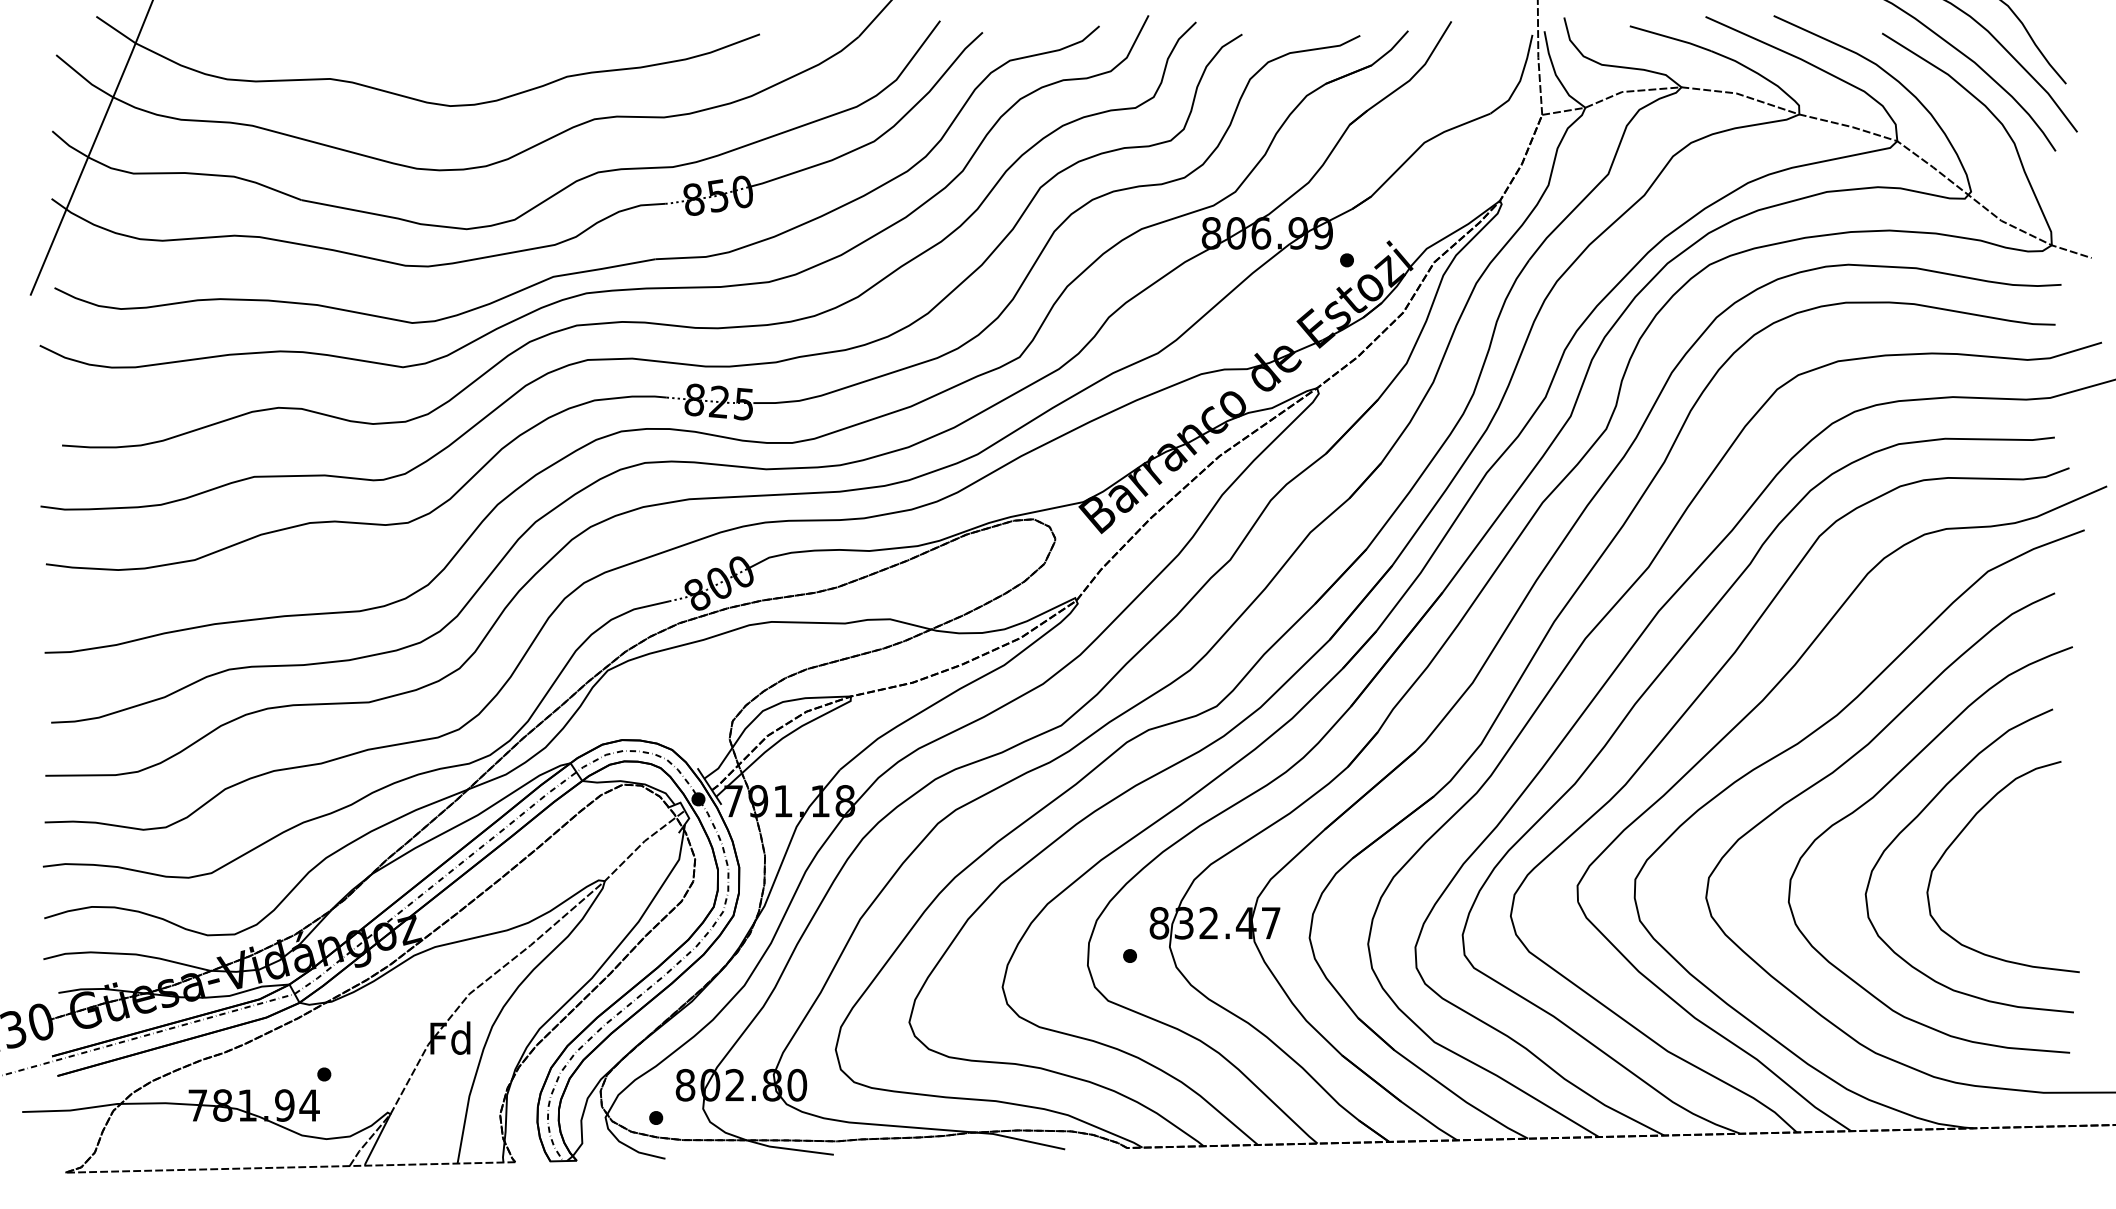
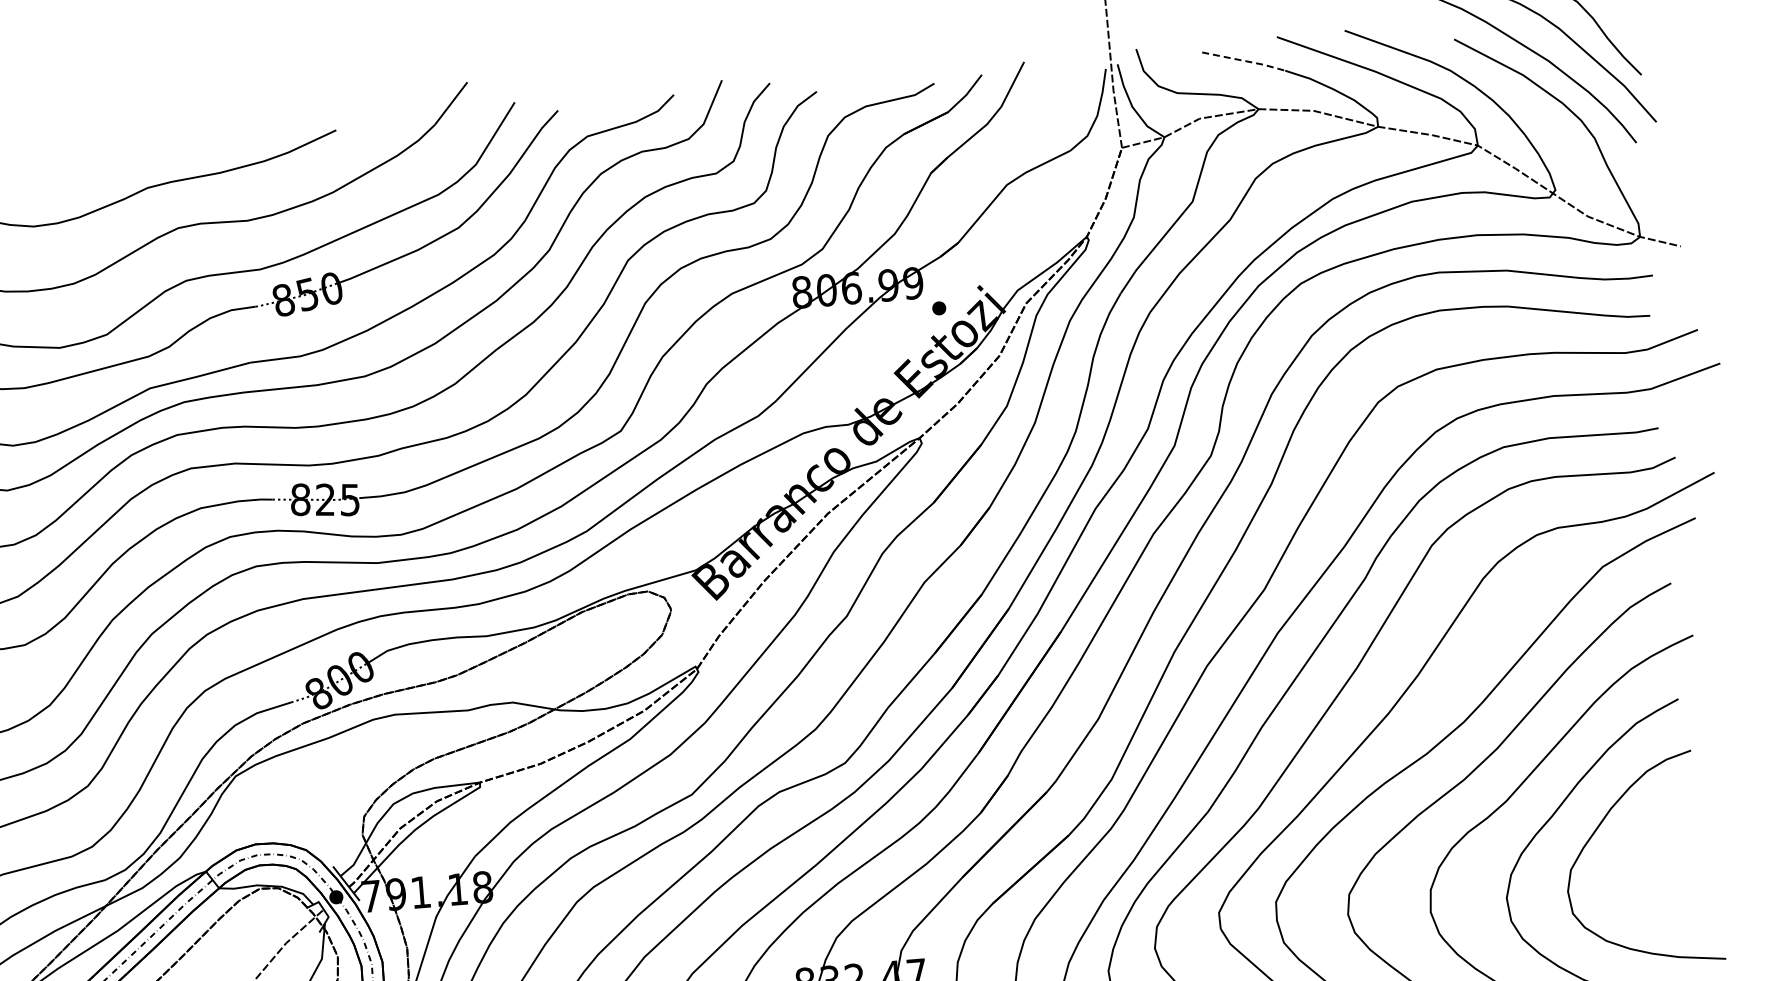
line: (1671, 38) -> (1244, 61), solid -> dashed

